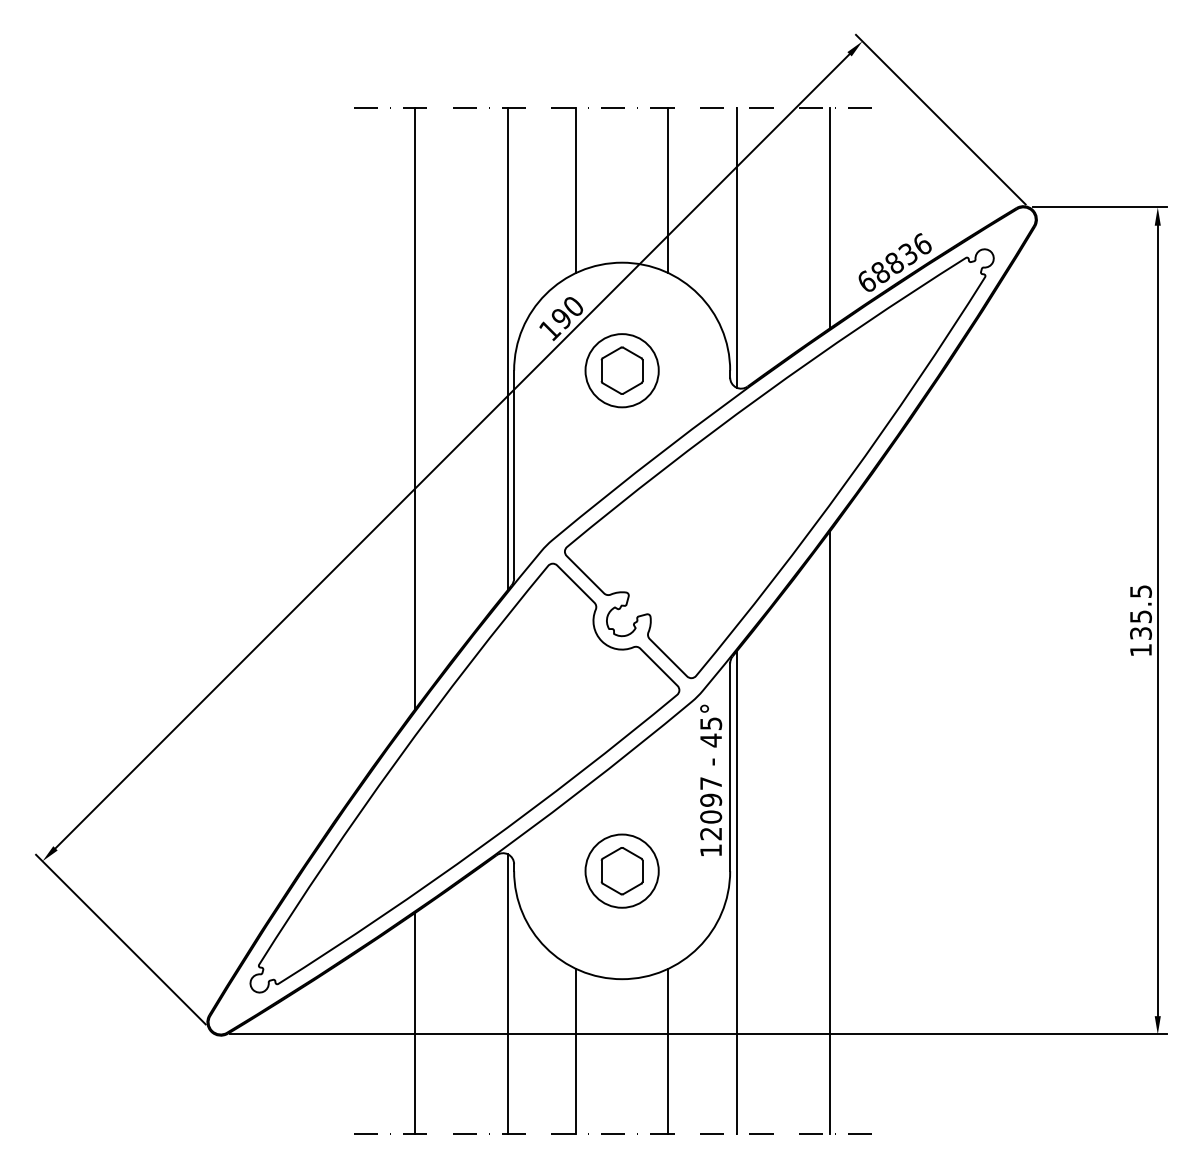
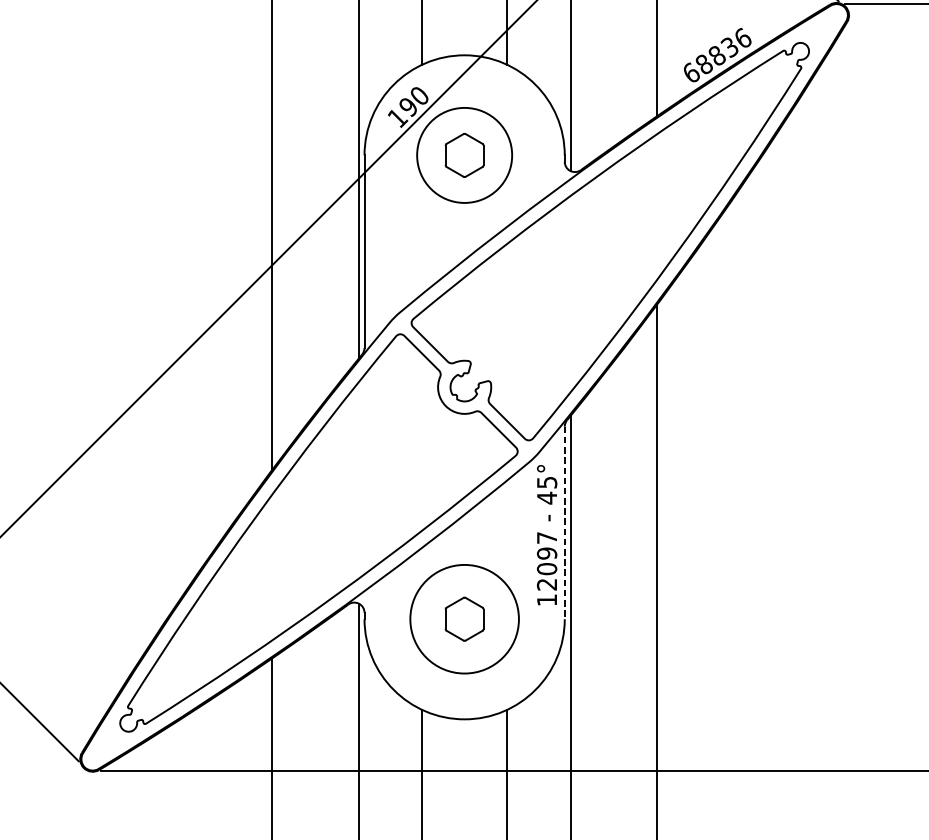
circle: (621, 370) -> (464, 155), size x1.4
line: (730, 767) -> (565, 523), solid -> dashed
circle: (621, 870) -> (464, 618), size x1.6

